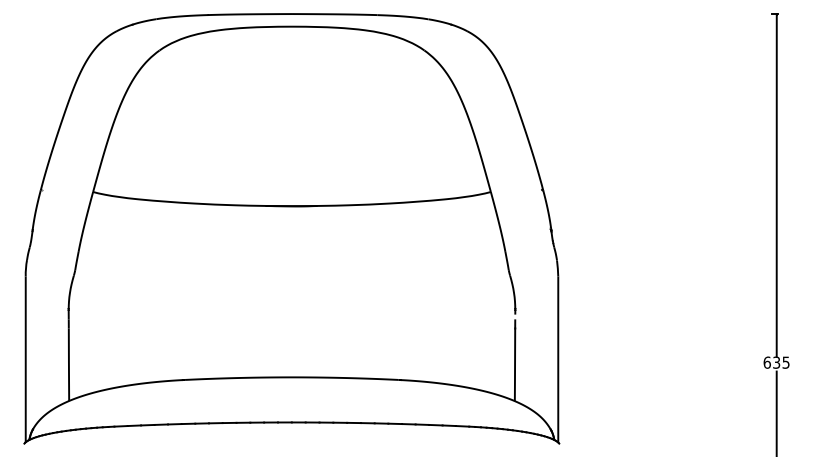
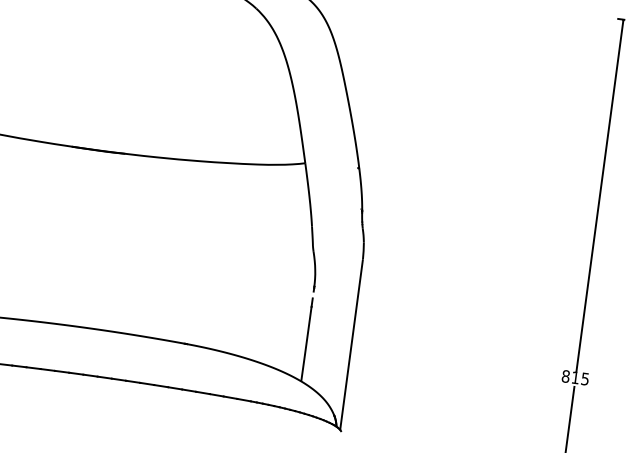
text: (771, 362) -> (570, 376), 635 -> 815

